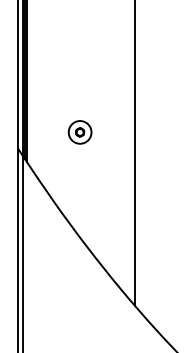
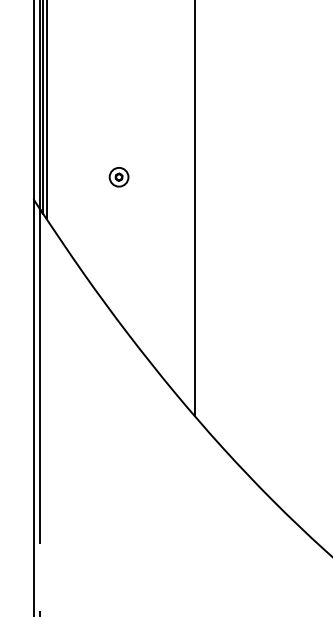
part: (79, 131) -> (118, 176), size x0.6

